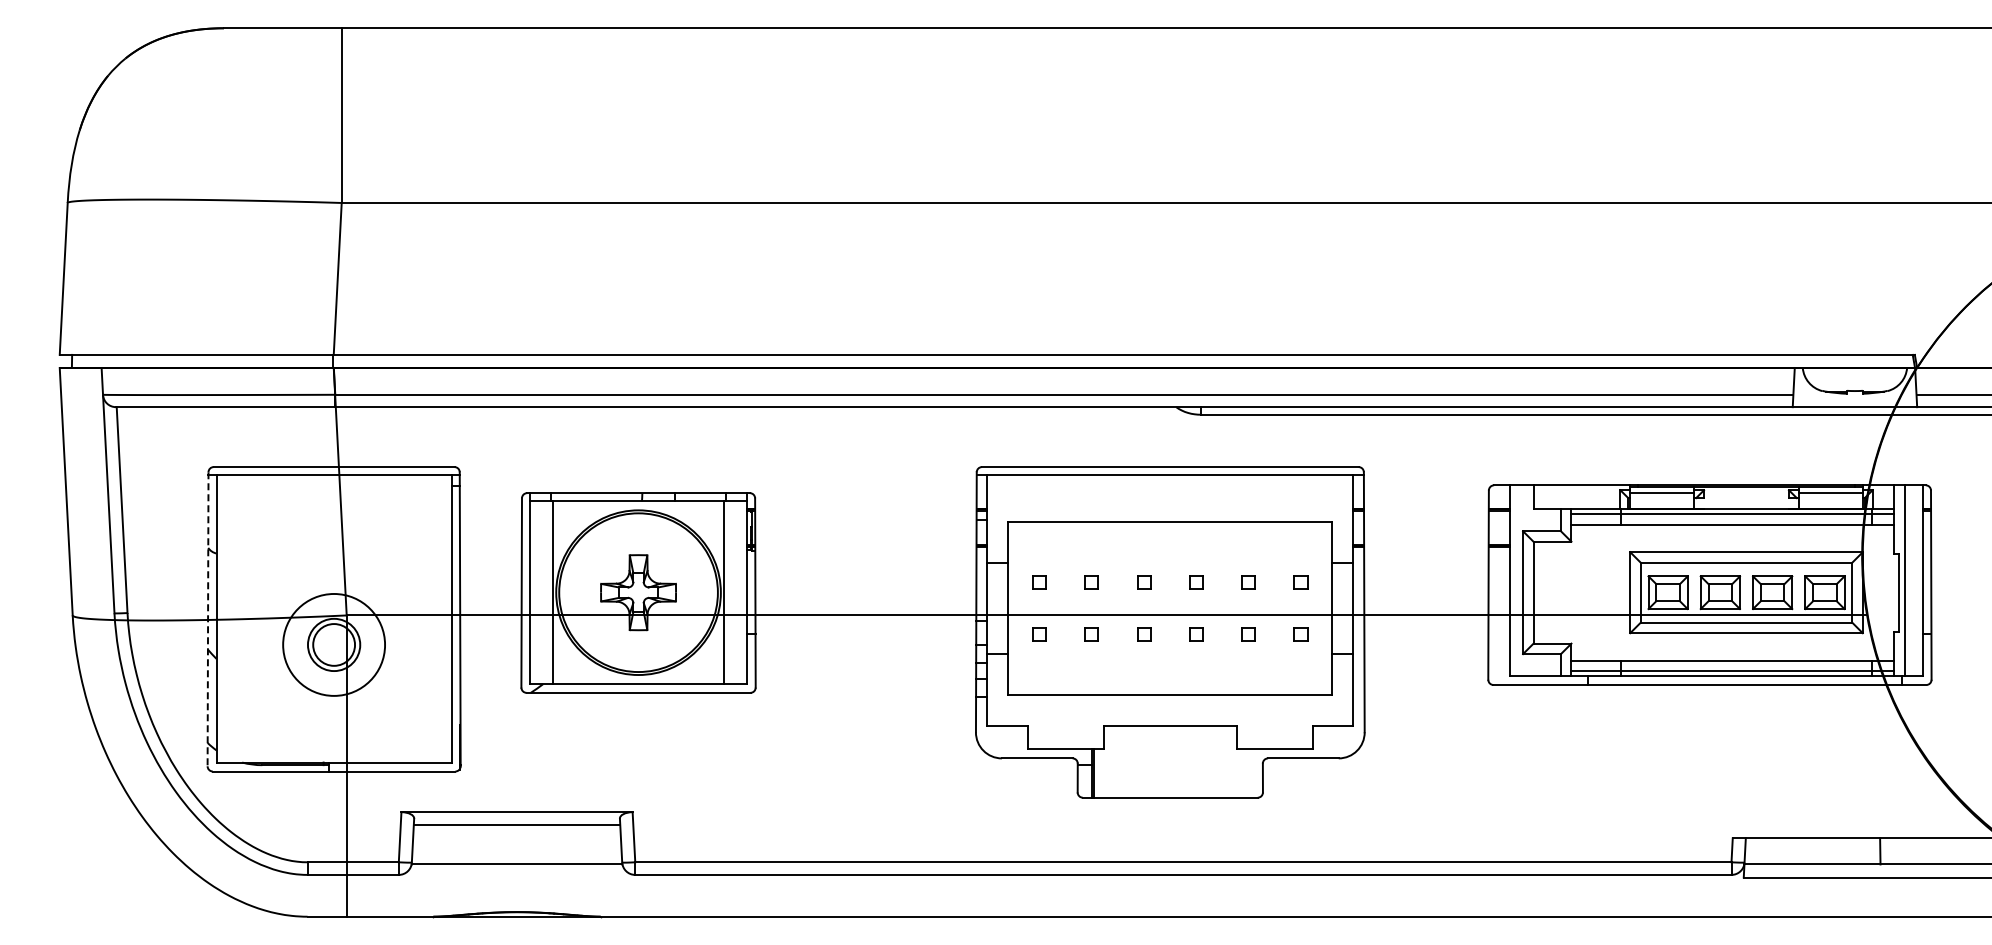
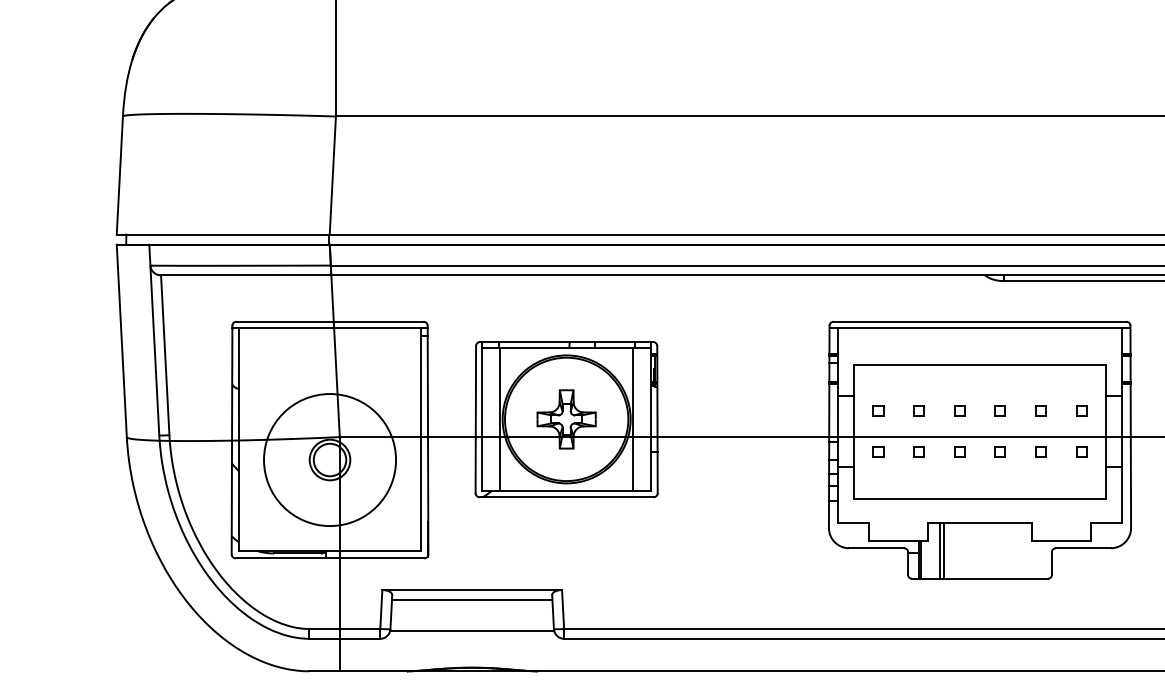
line: (208, 619) -> (232, 440), dashed -> solid
circle: (334, 644) -> (330, 459), size x1.67
line: (1118, 761) -> (939, 550), added
line: (1123, 761) -> (943, 550), added

